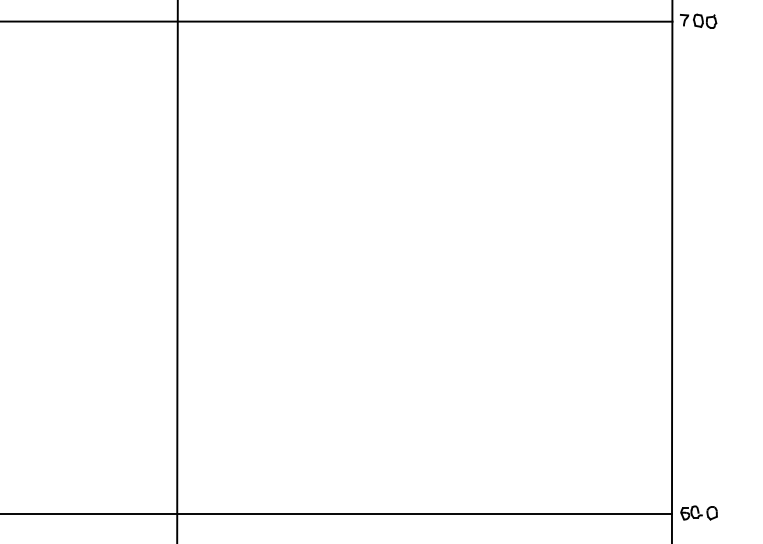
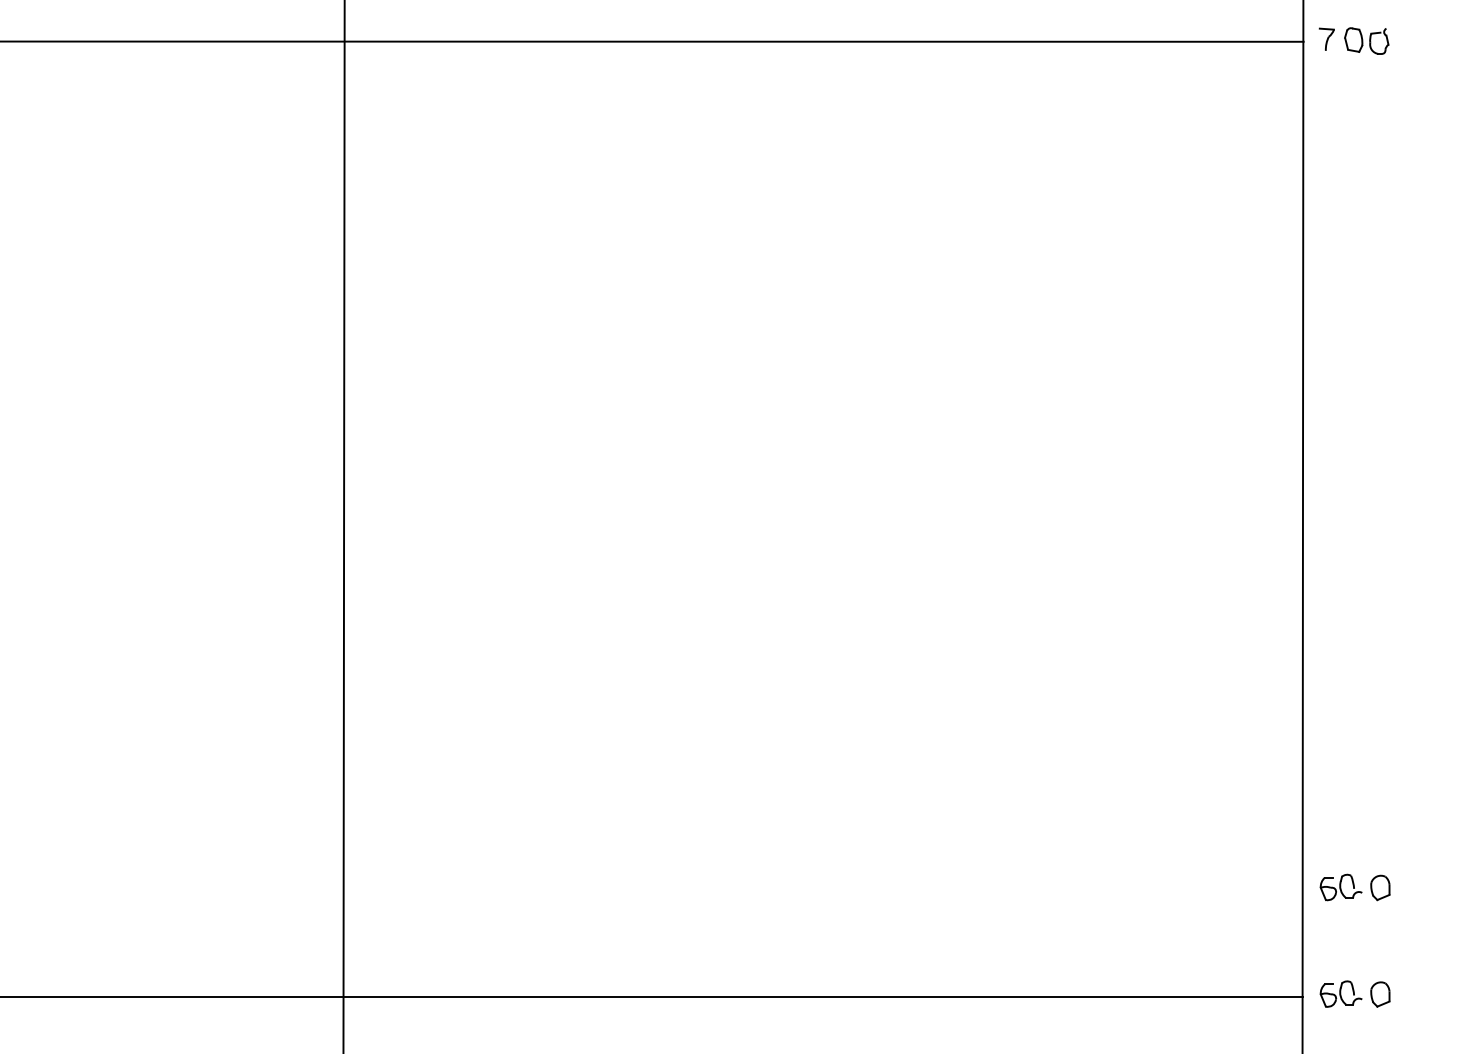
part: (698, 457) -> (1353, 886), added

